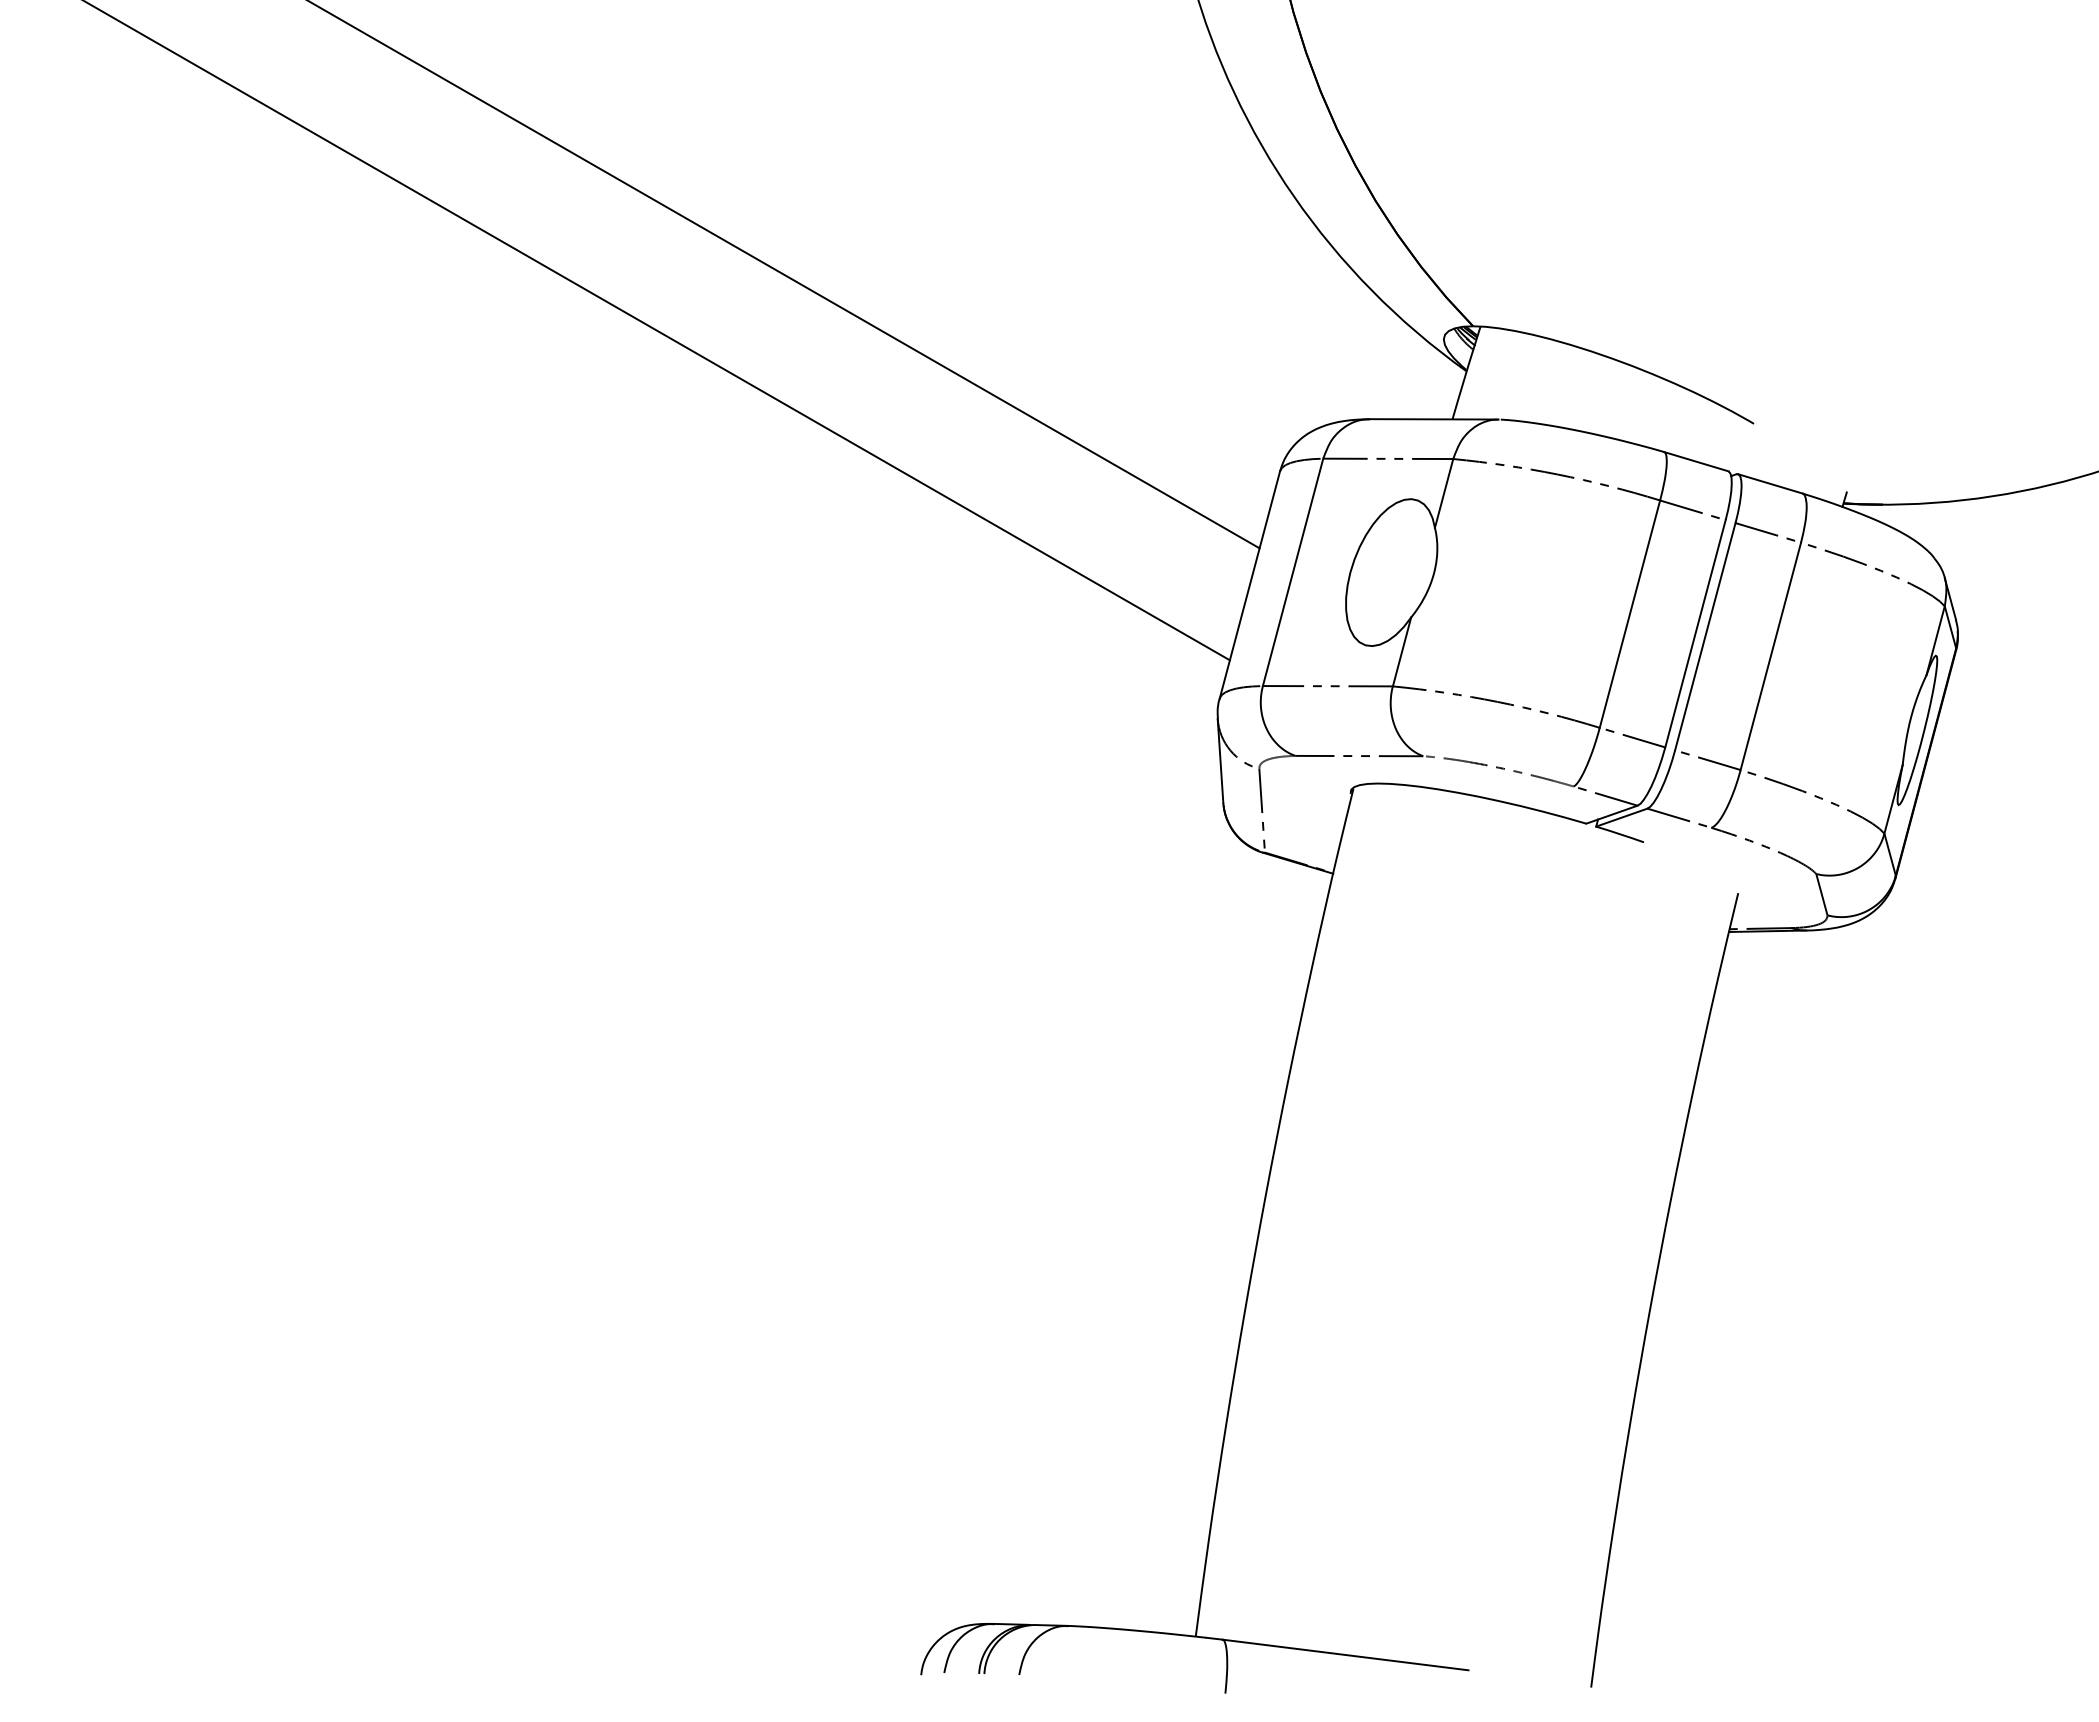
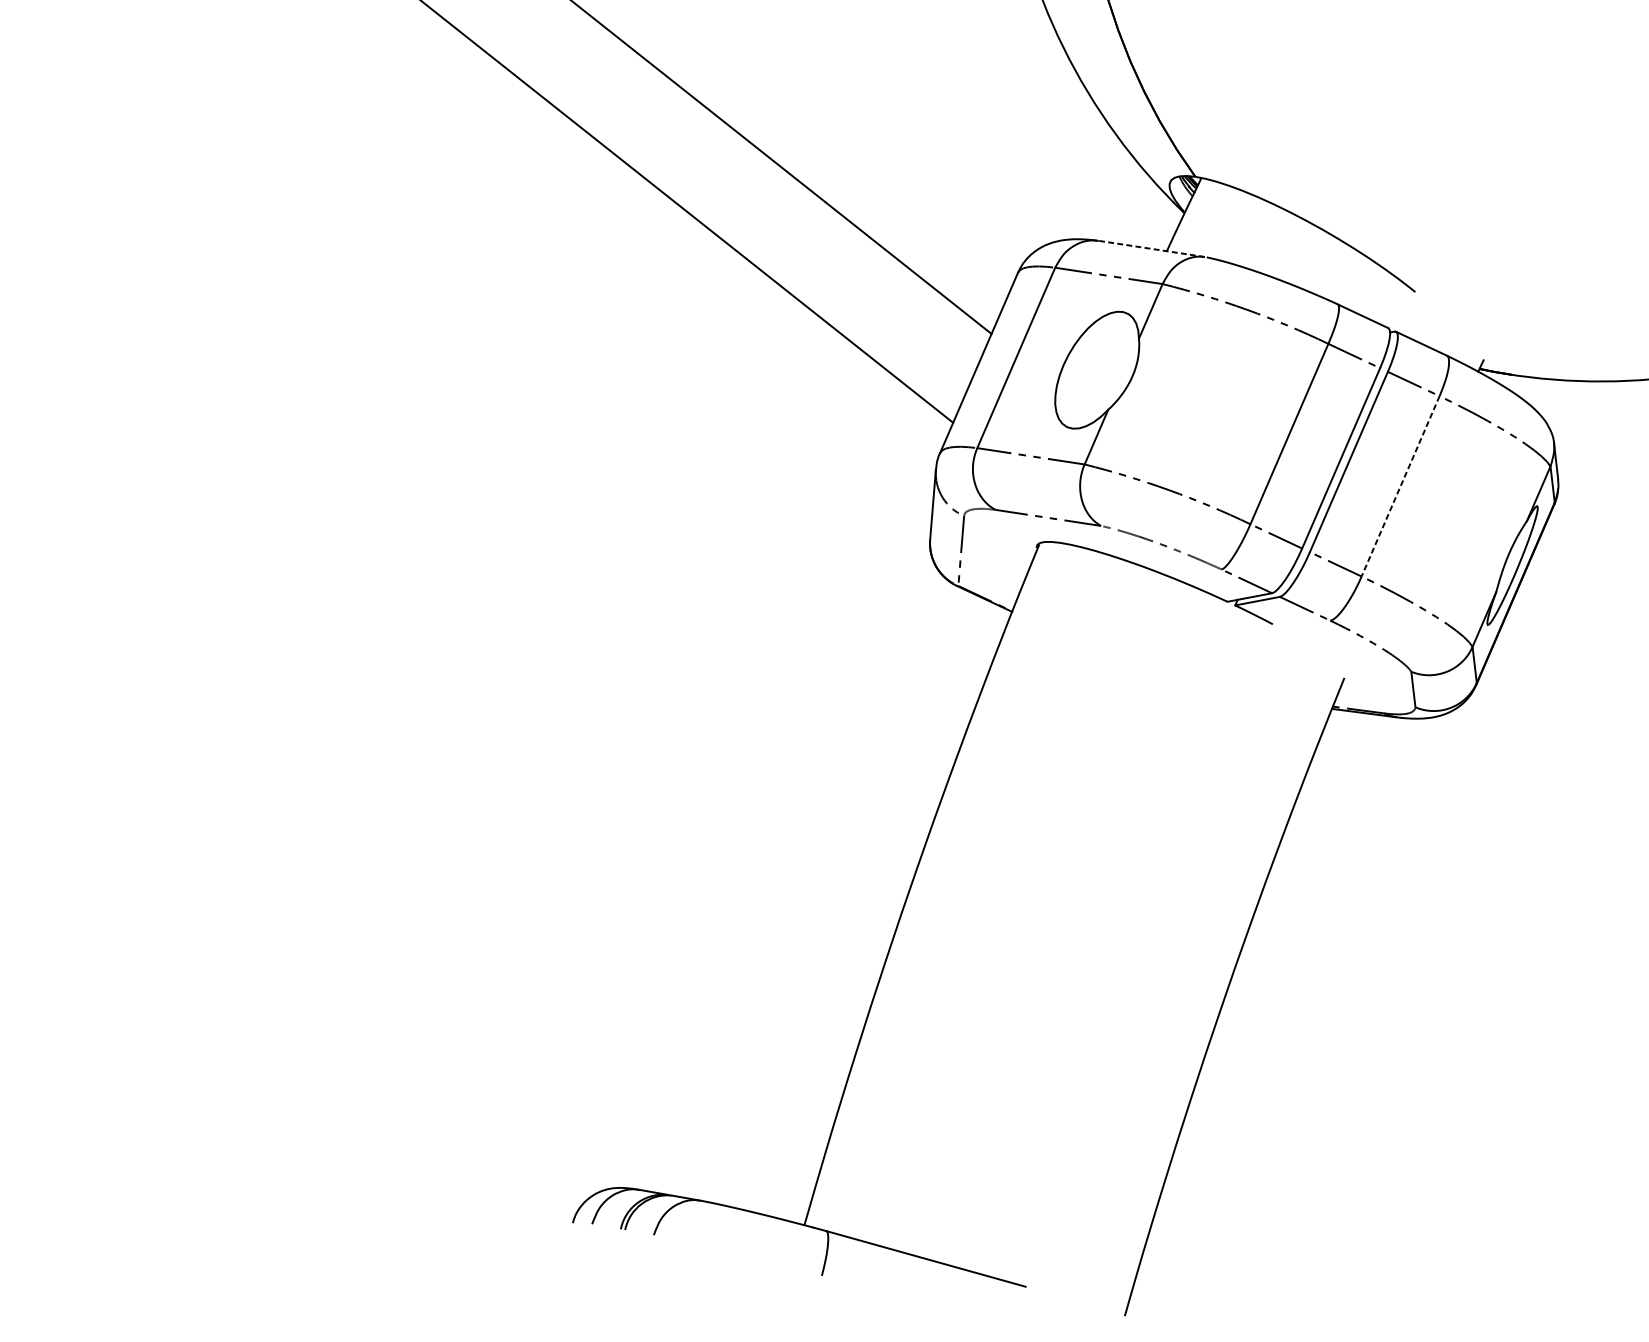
line: (1433, 419) -> (1151, 248), solid -> dashed
line: (1770, 656) -> (1400, 486), solid -> dashed

